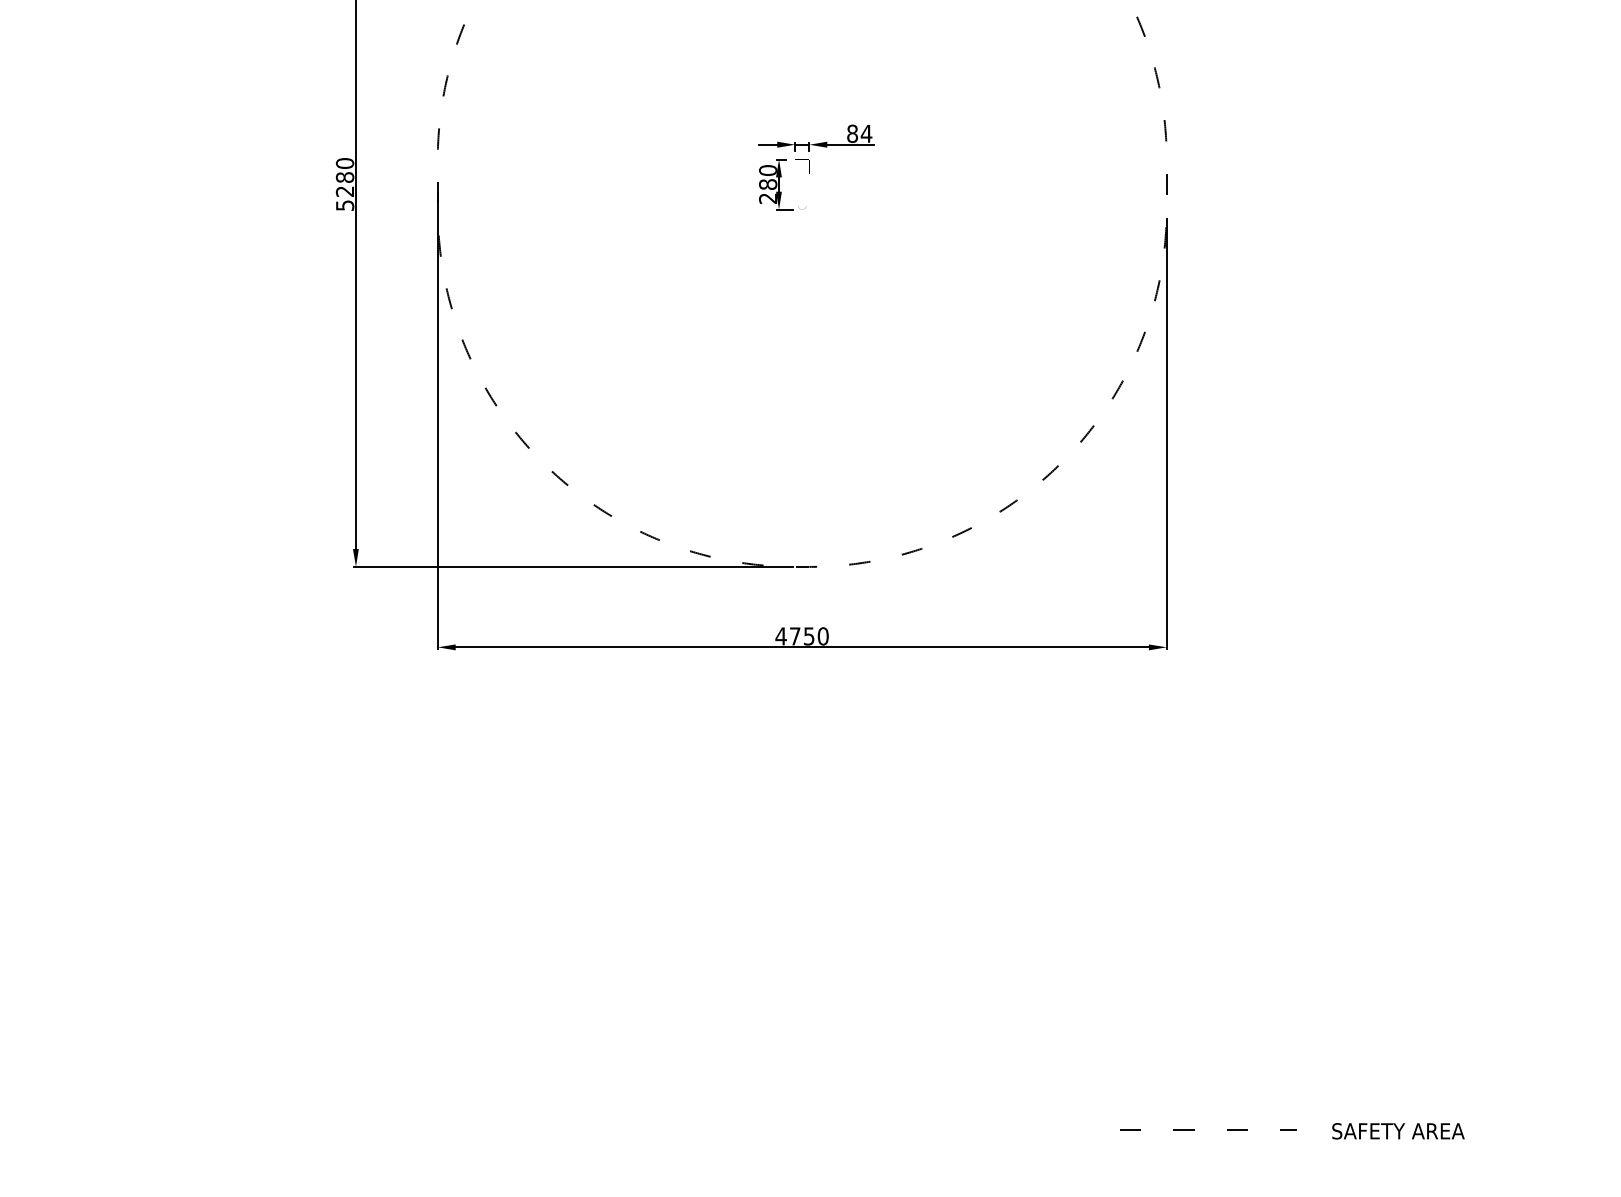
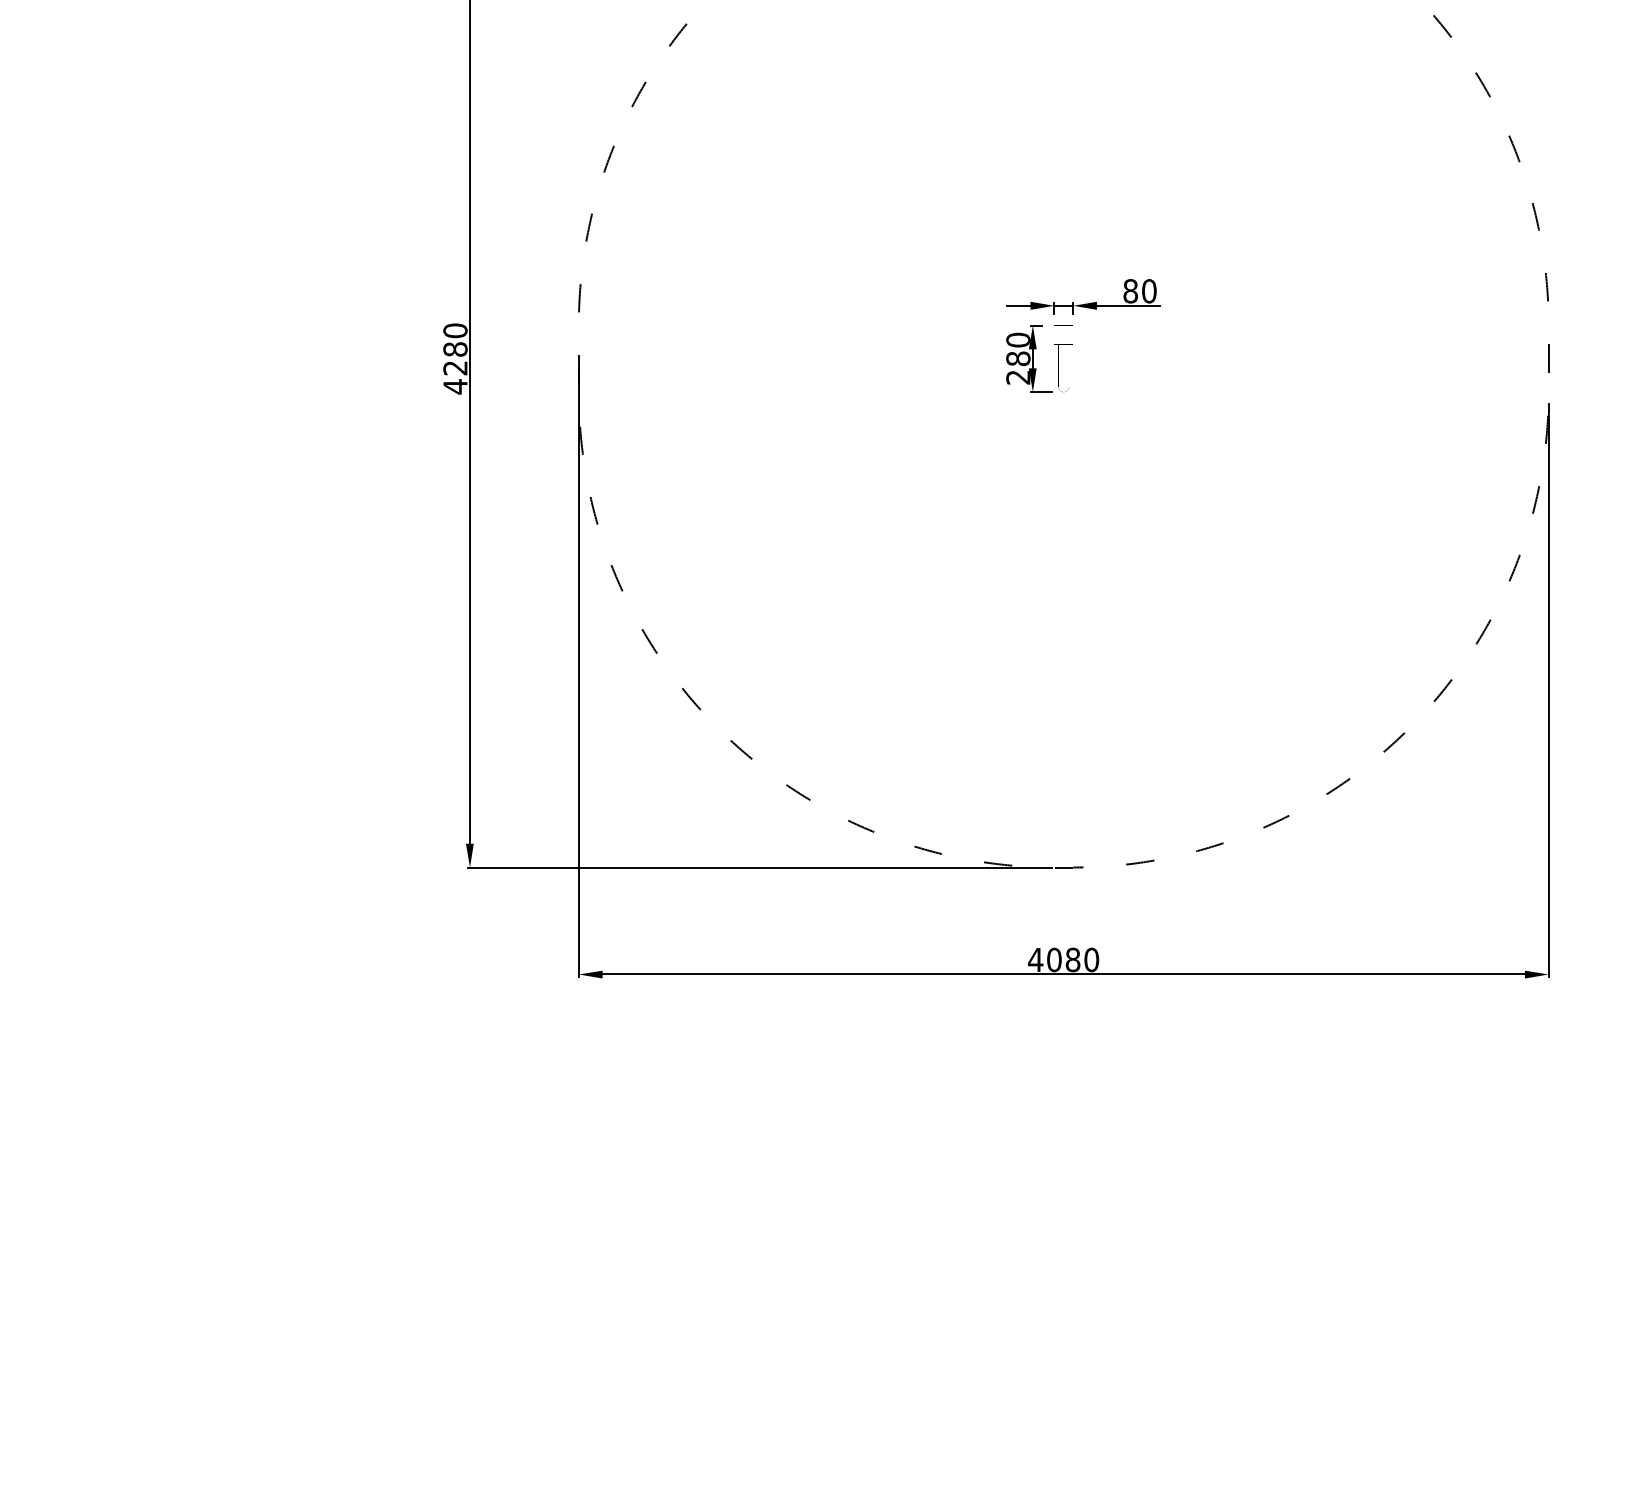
text: (866, 133) -> (1149, 290), 84 -> 80
text: (345, 205) -> (456, 386), 5280 -> 4280
text: (801, 636) -> (1062, 960), 4750 -> 4080

